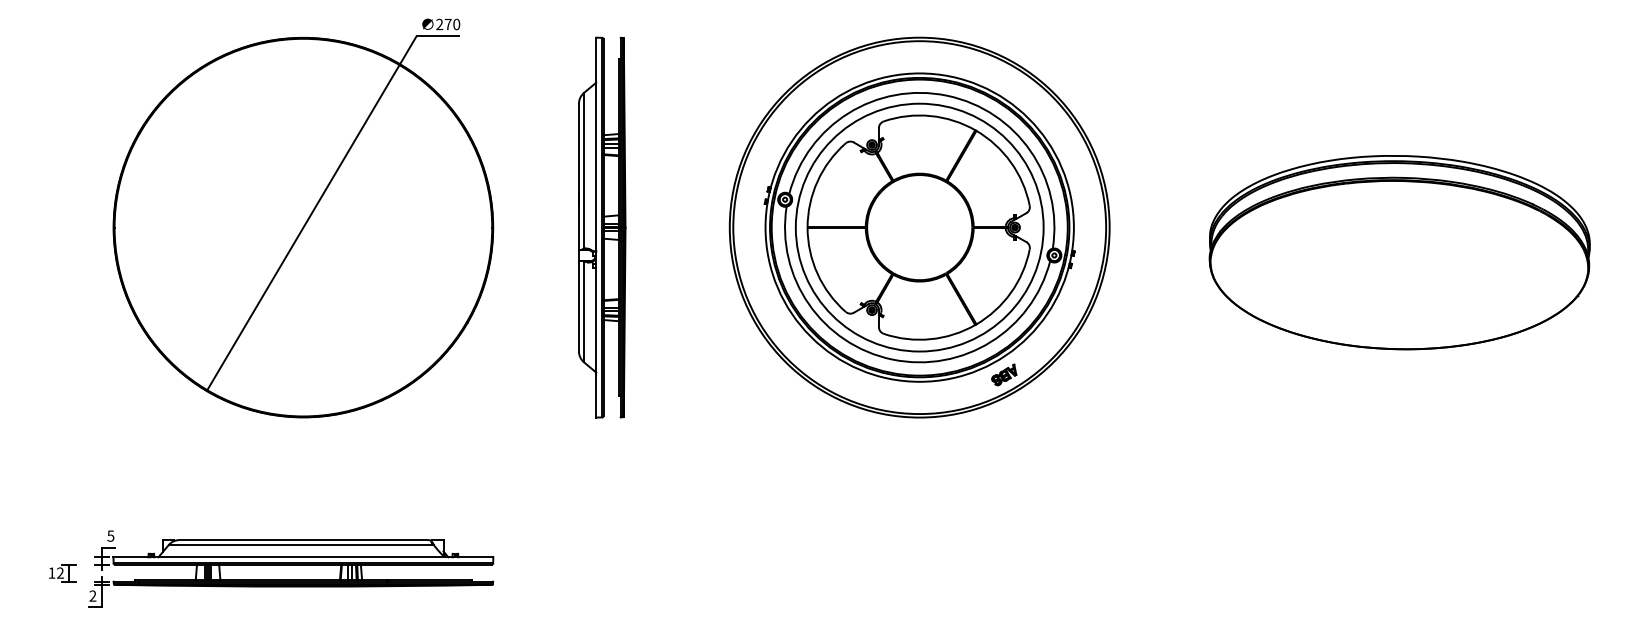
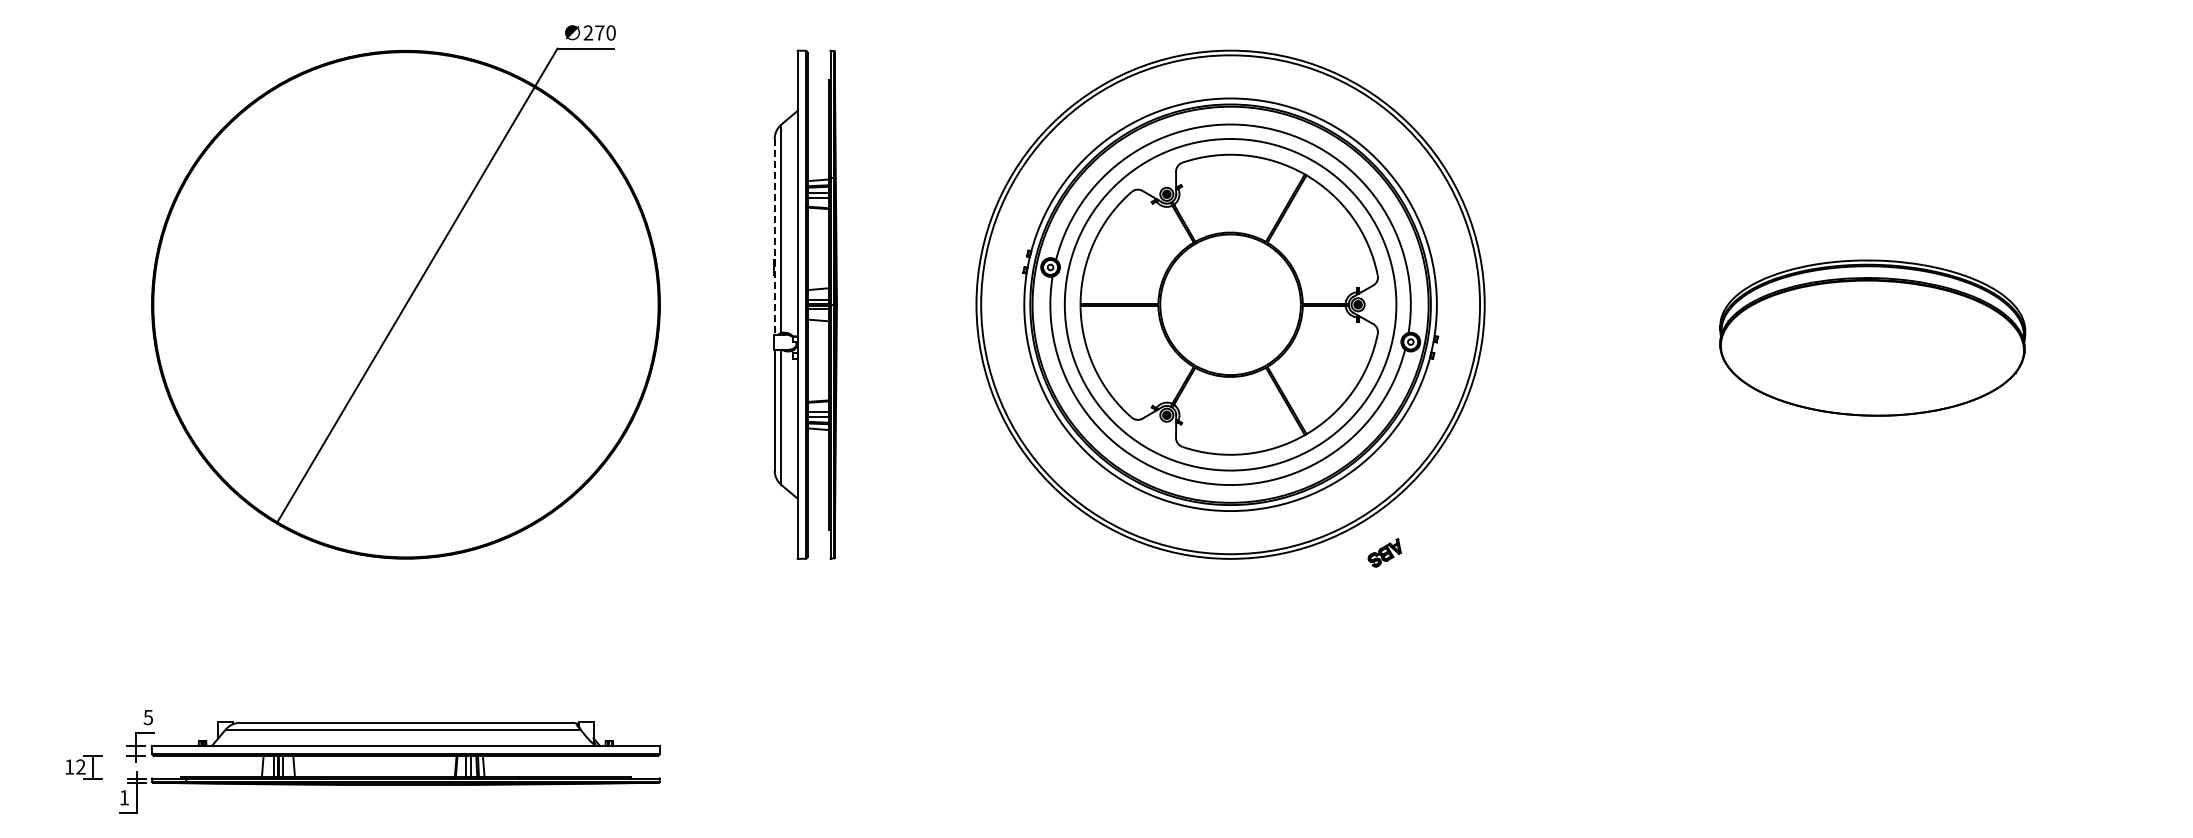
line: (578, 176) -> (774, 236), solid -> dashed
part: (1399, 252) -> (1872, 337), size x0.6
part: (1004, 374) -> (1384, 552), moved
text: (93, 595) -> (124, 797), 2 -> 1

